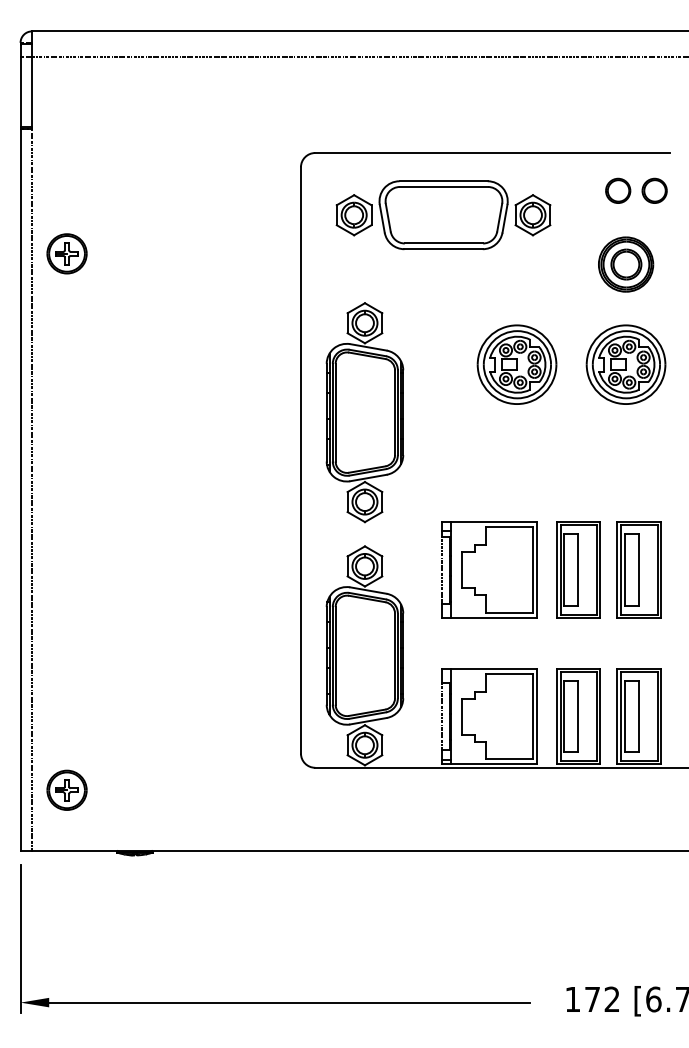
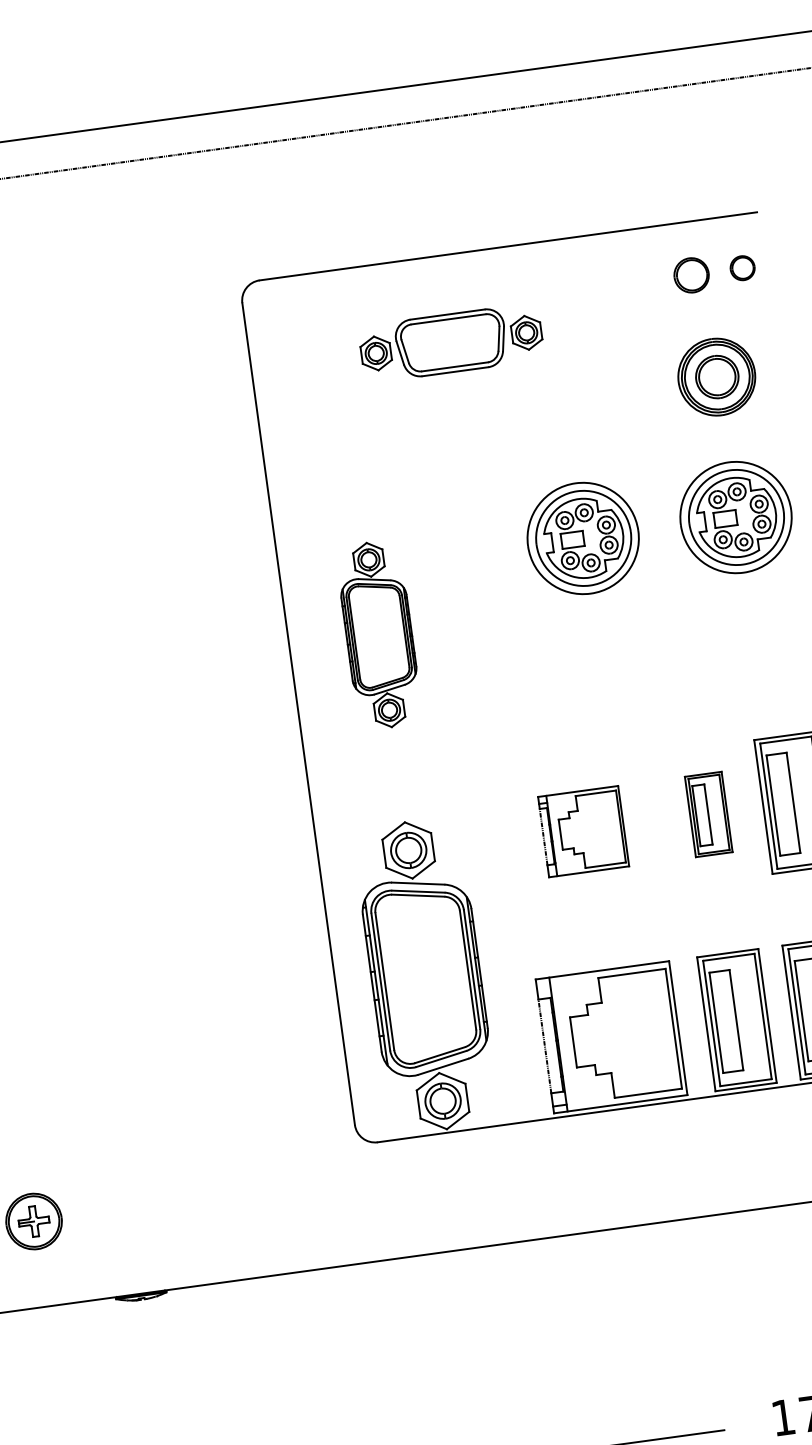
part: (654, 190) -> (742, 267), size x0.7
part: (443, 215) -> (451, 343), size x0.6
part: (364, 412) -> (378, 634), size x0.6
part: (489, 569) -> (583, 830), size x0.6
part: (578, 569) -> (708, 813), size x0.6

